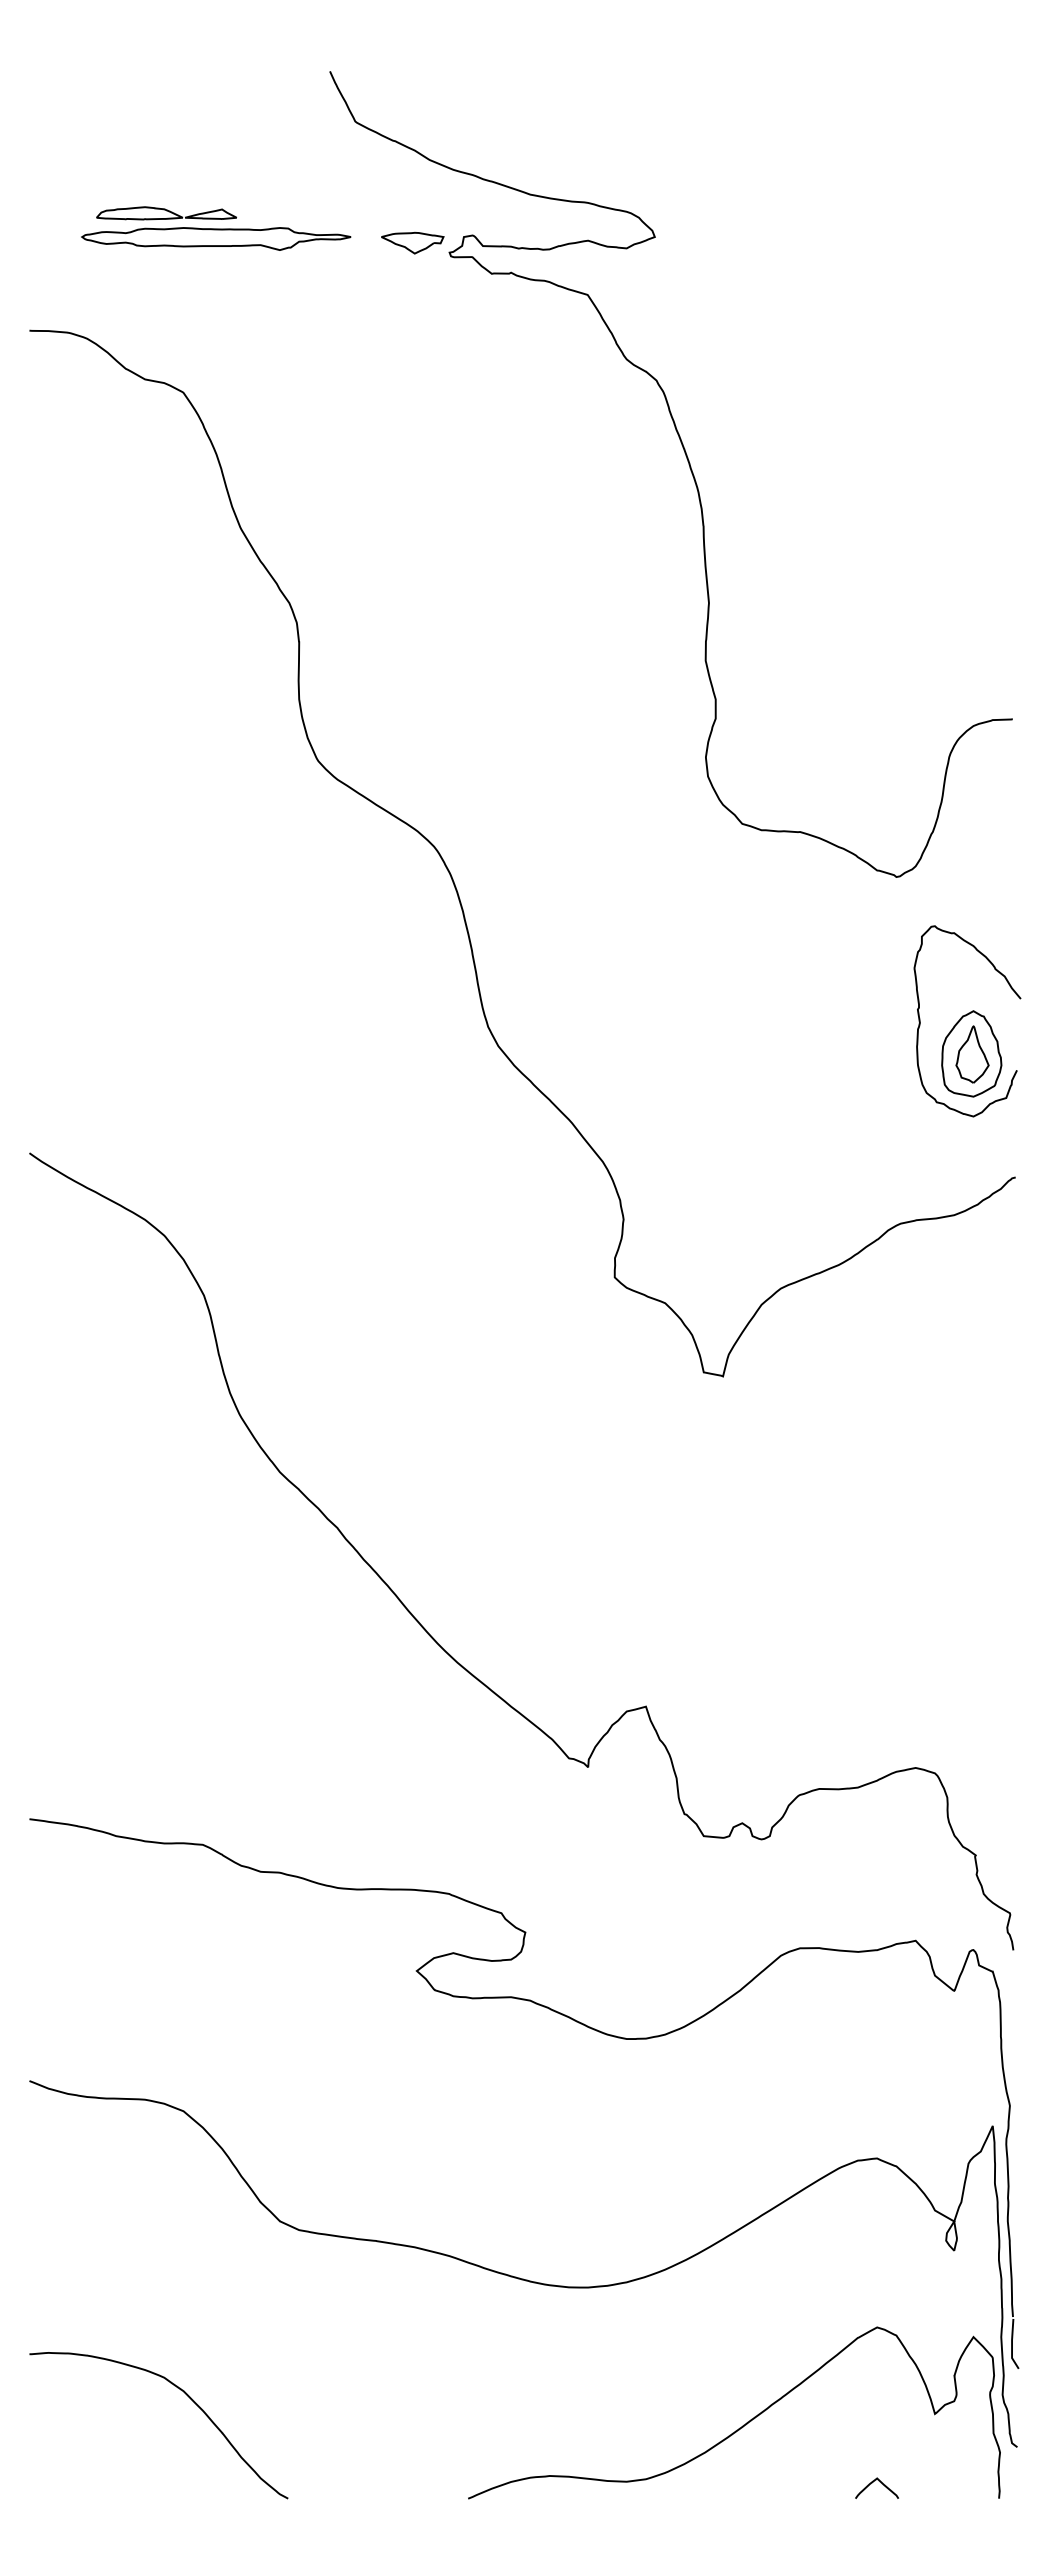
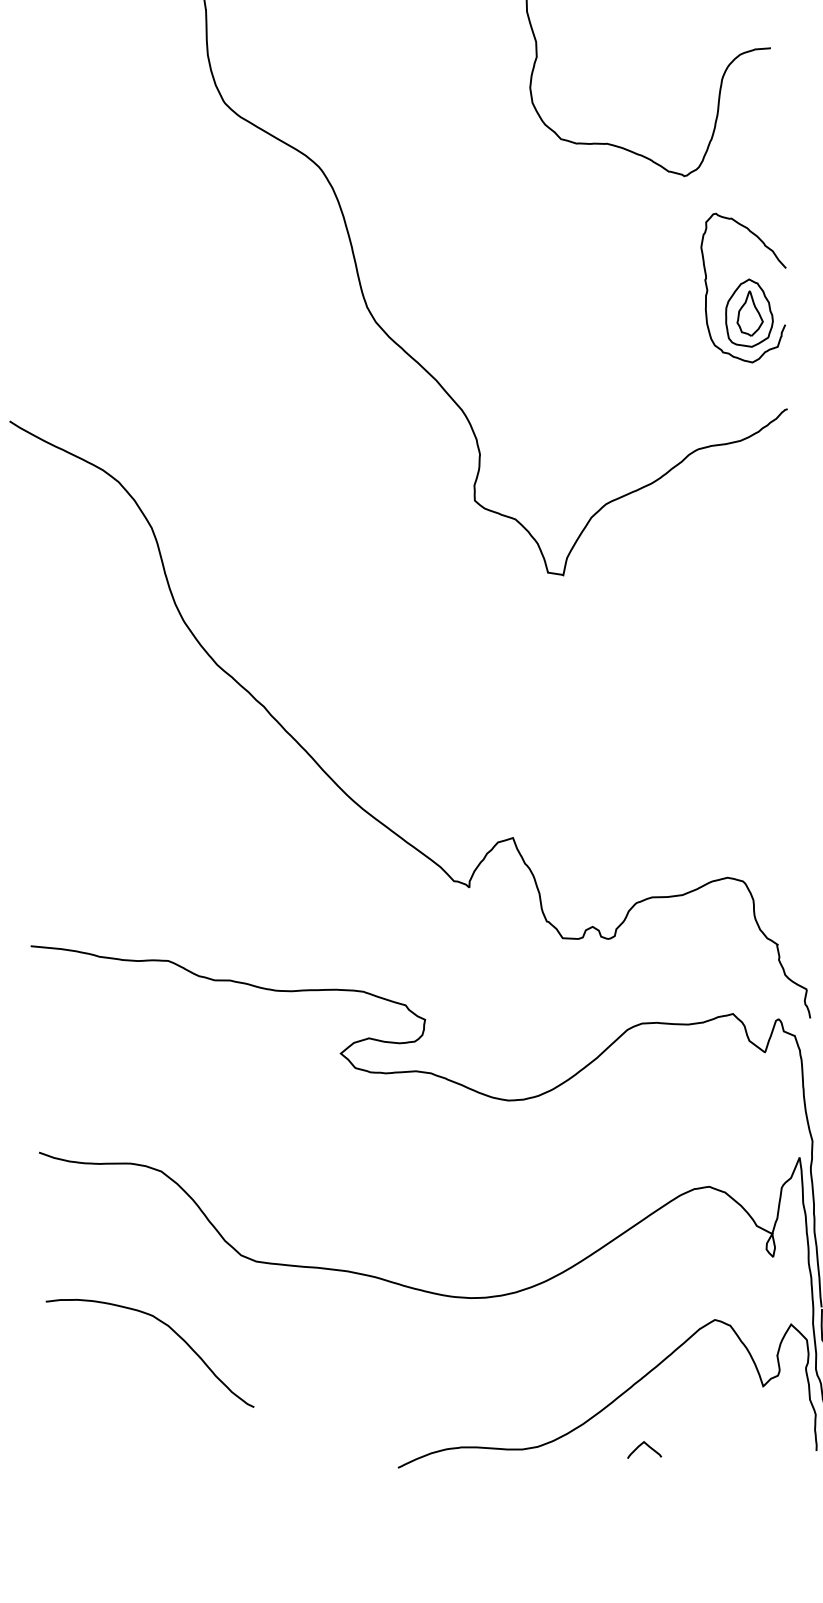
curve: (187, 2396) -> (171, 1329), moved
curve: (872, 2483) -> (640, 1446), moved

